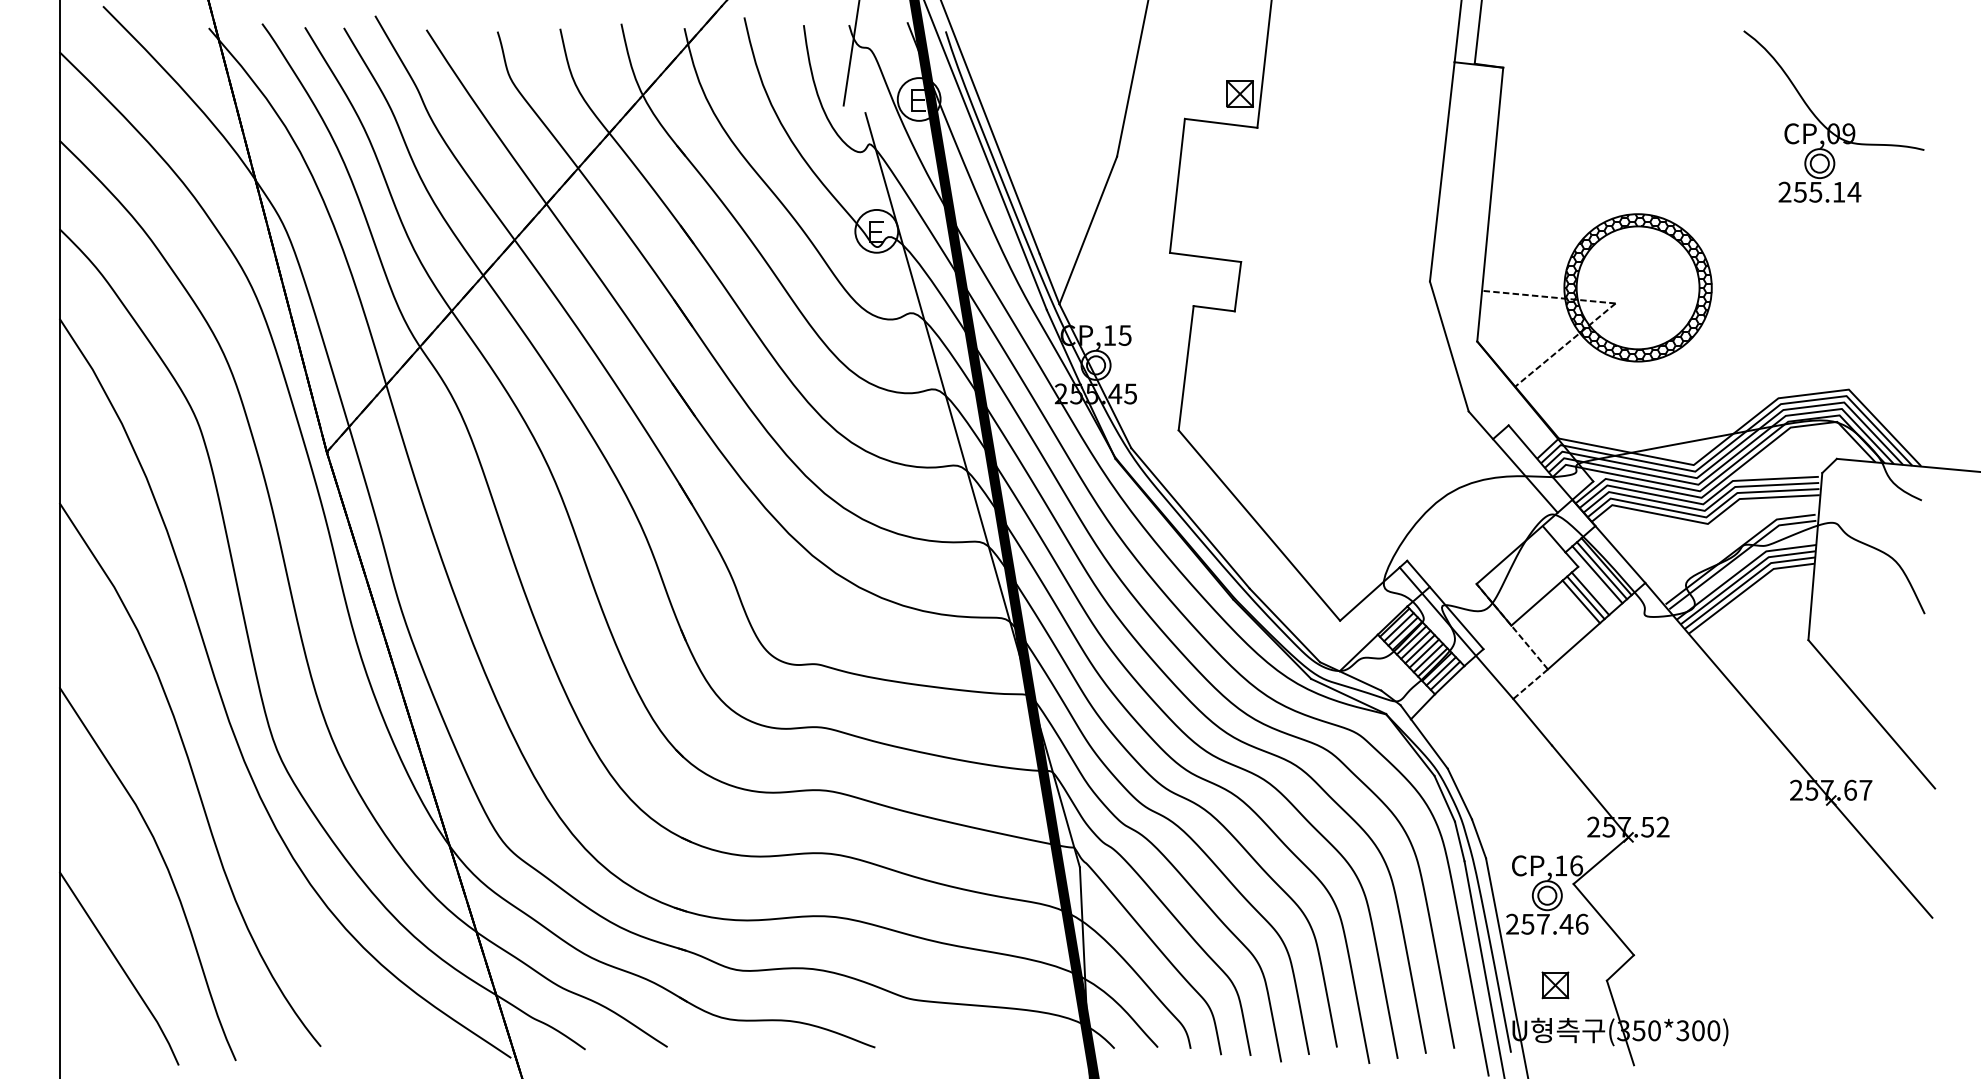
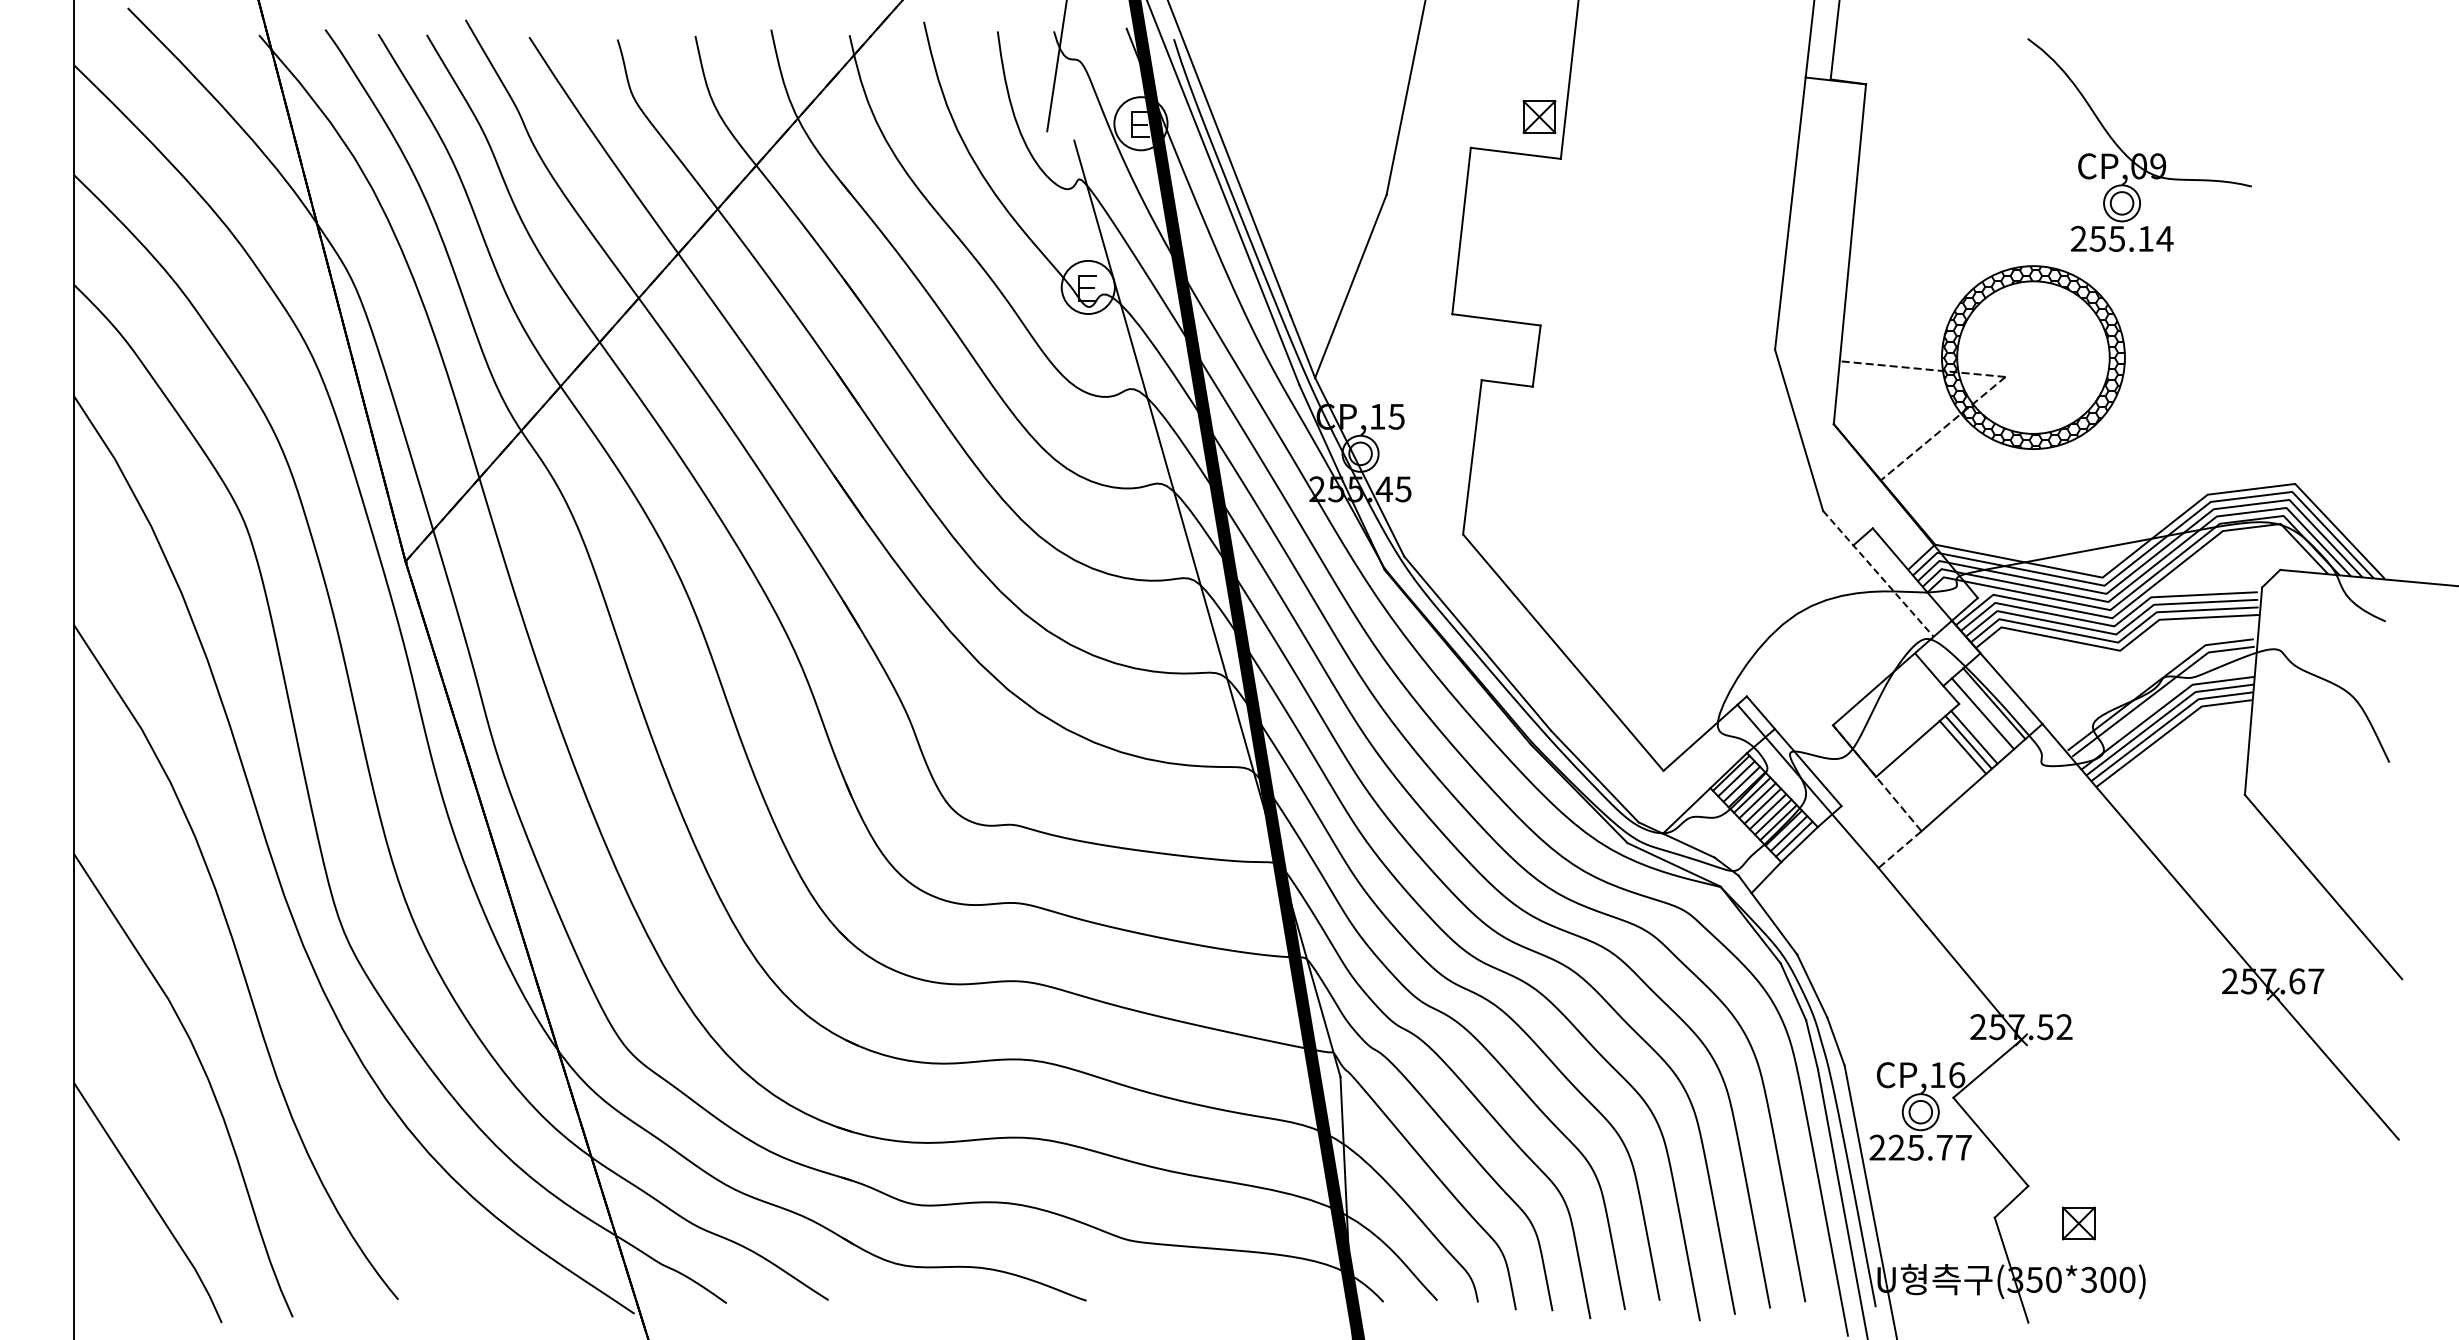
part: (1833, 123) -> (2139, 153), moved
line: (1513, 461) -> (1878, 573), solid -> dashed
line: (1601, 570) -> (1988, 708), removed
text: (1554, 924) -> (1929, 1147), 257.46 -> 225.77
part: (1555, 985) -> (2078, 1223), moved

